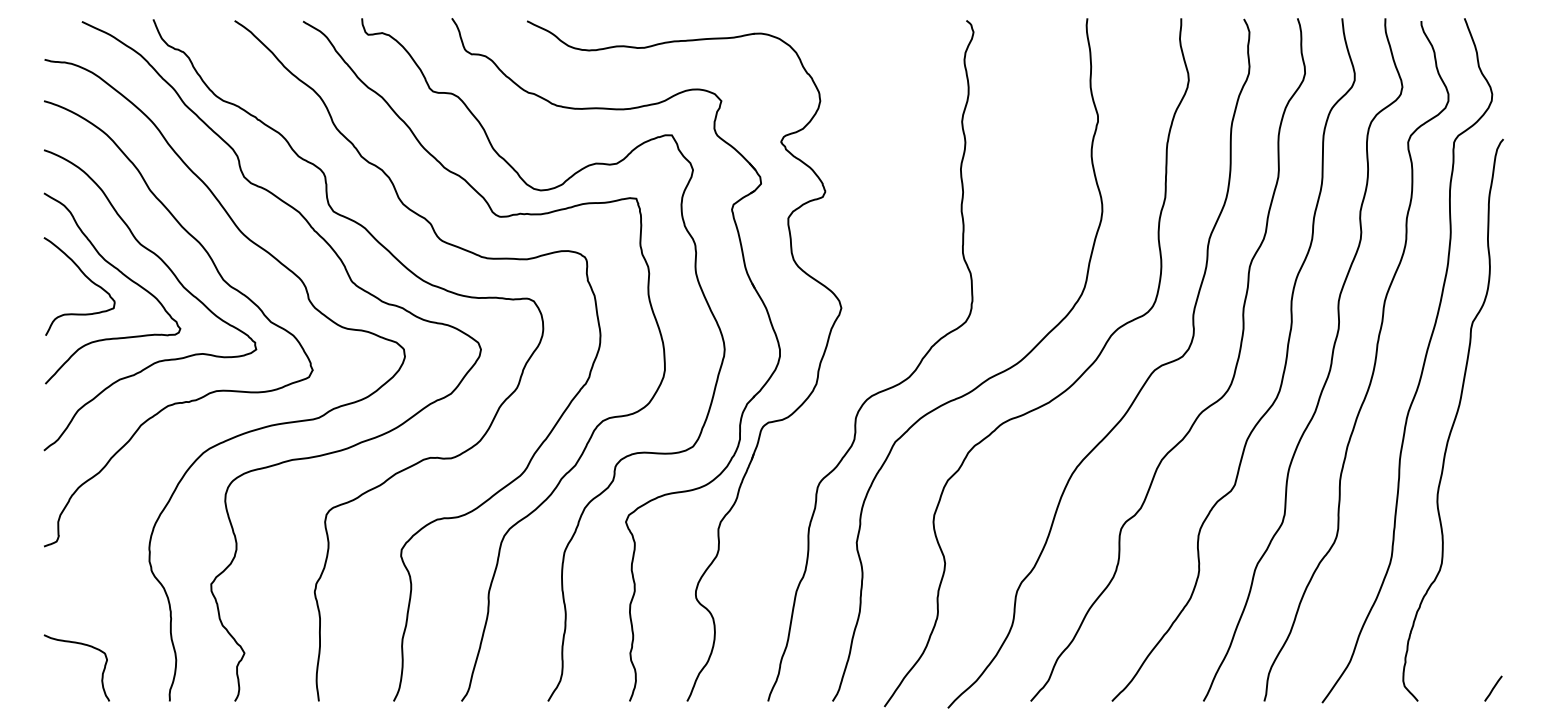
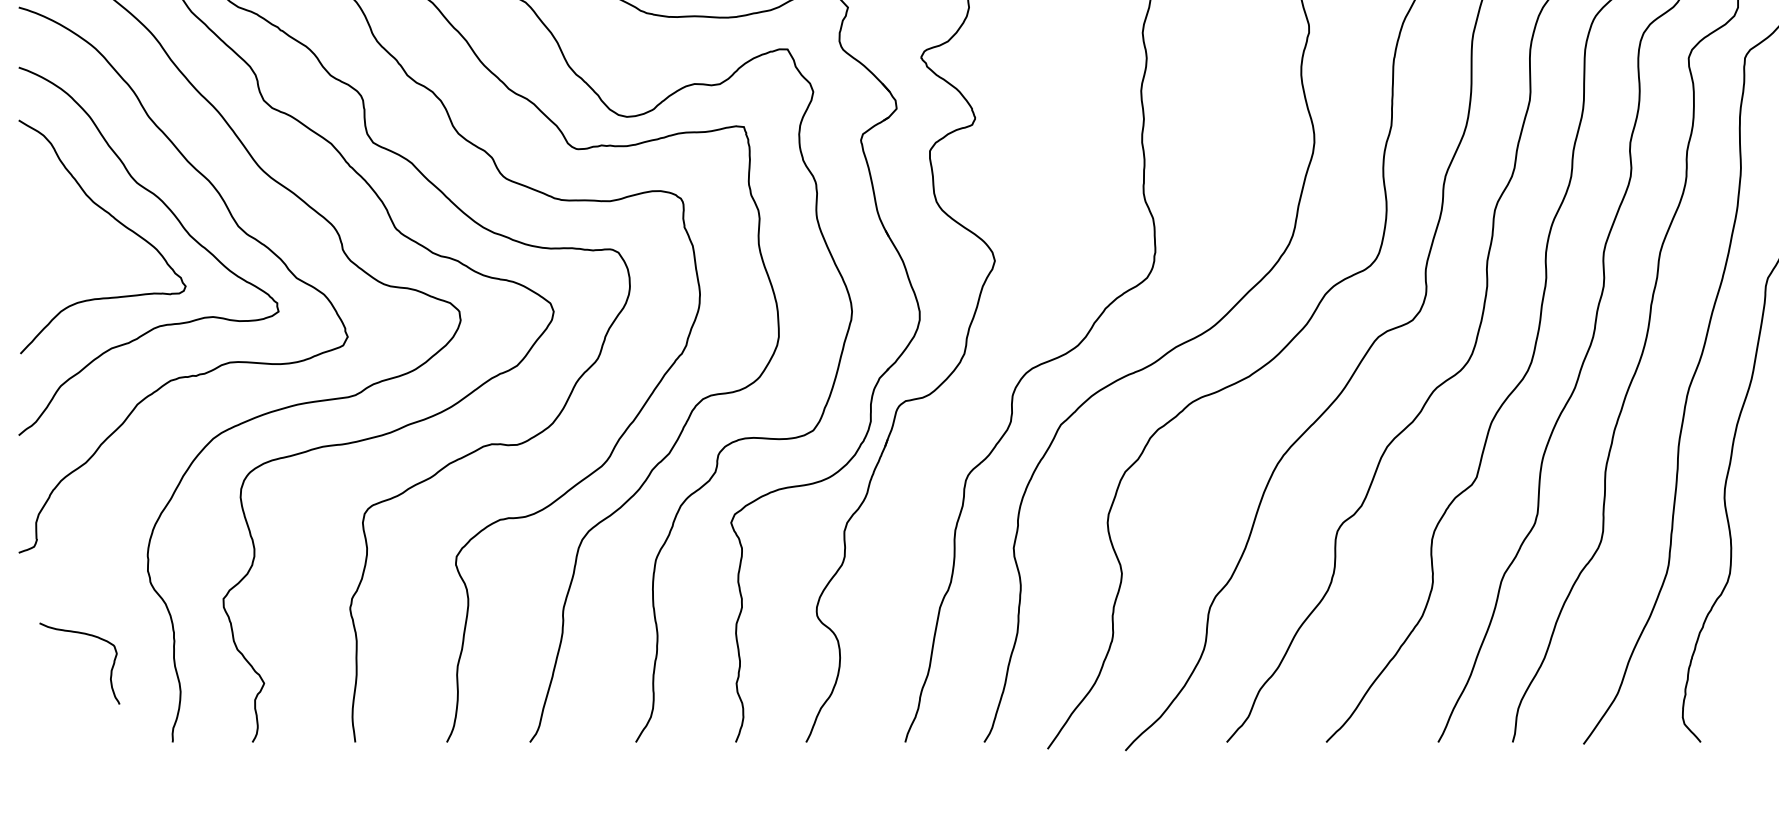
curve: (85, 277) -> (69, 223), removed
curve: (78, 644) -> (81, 634), moved

